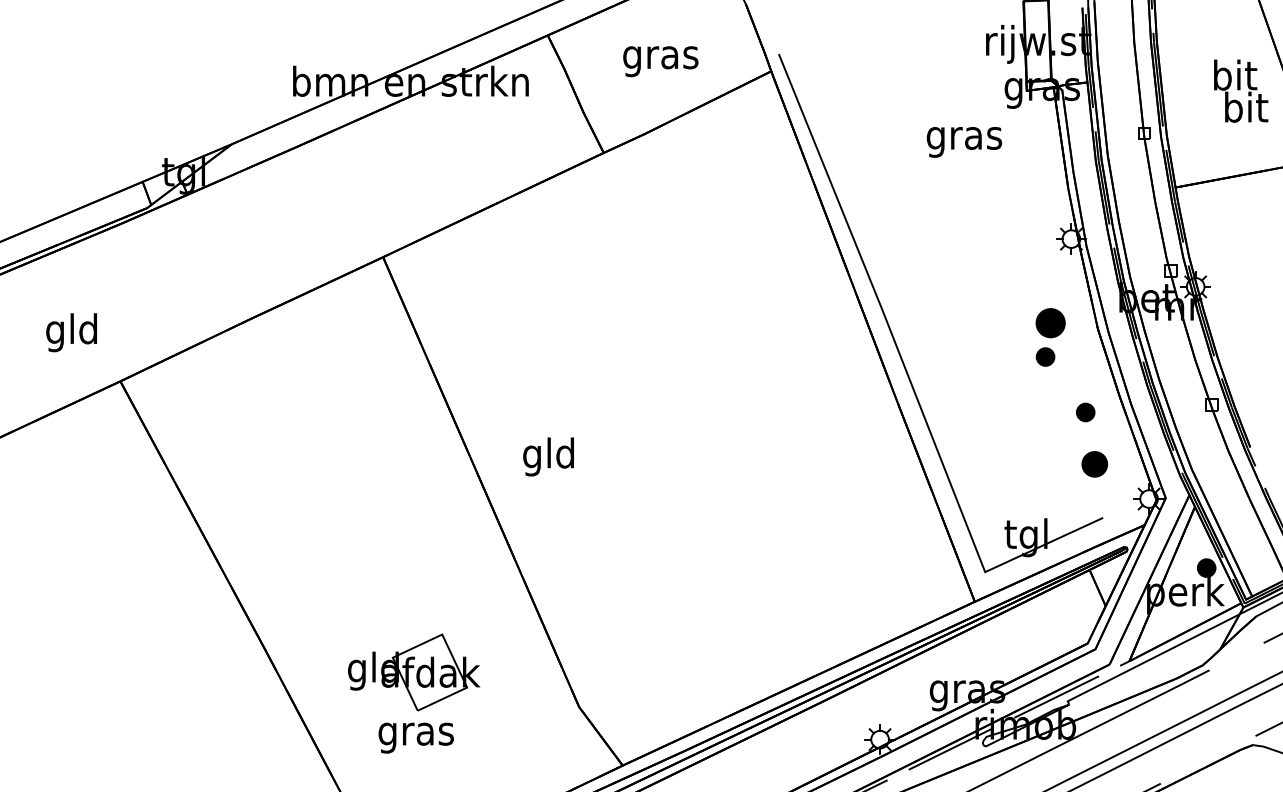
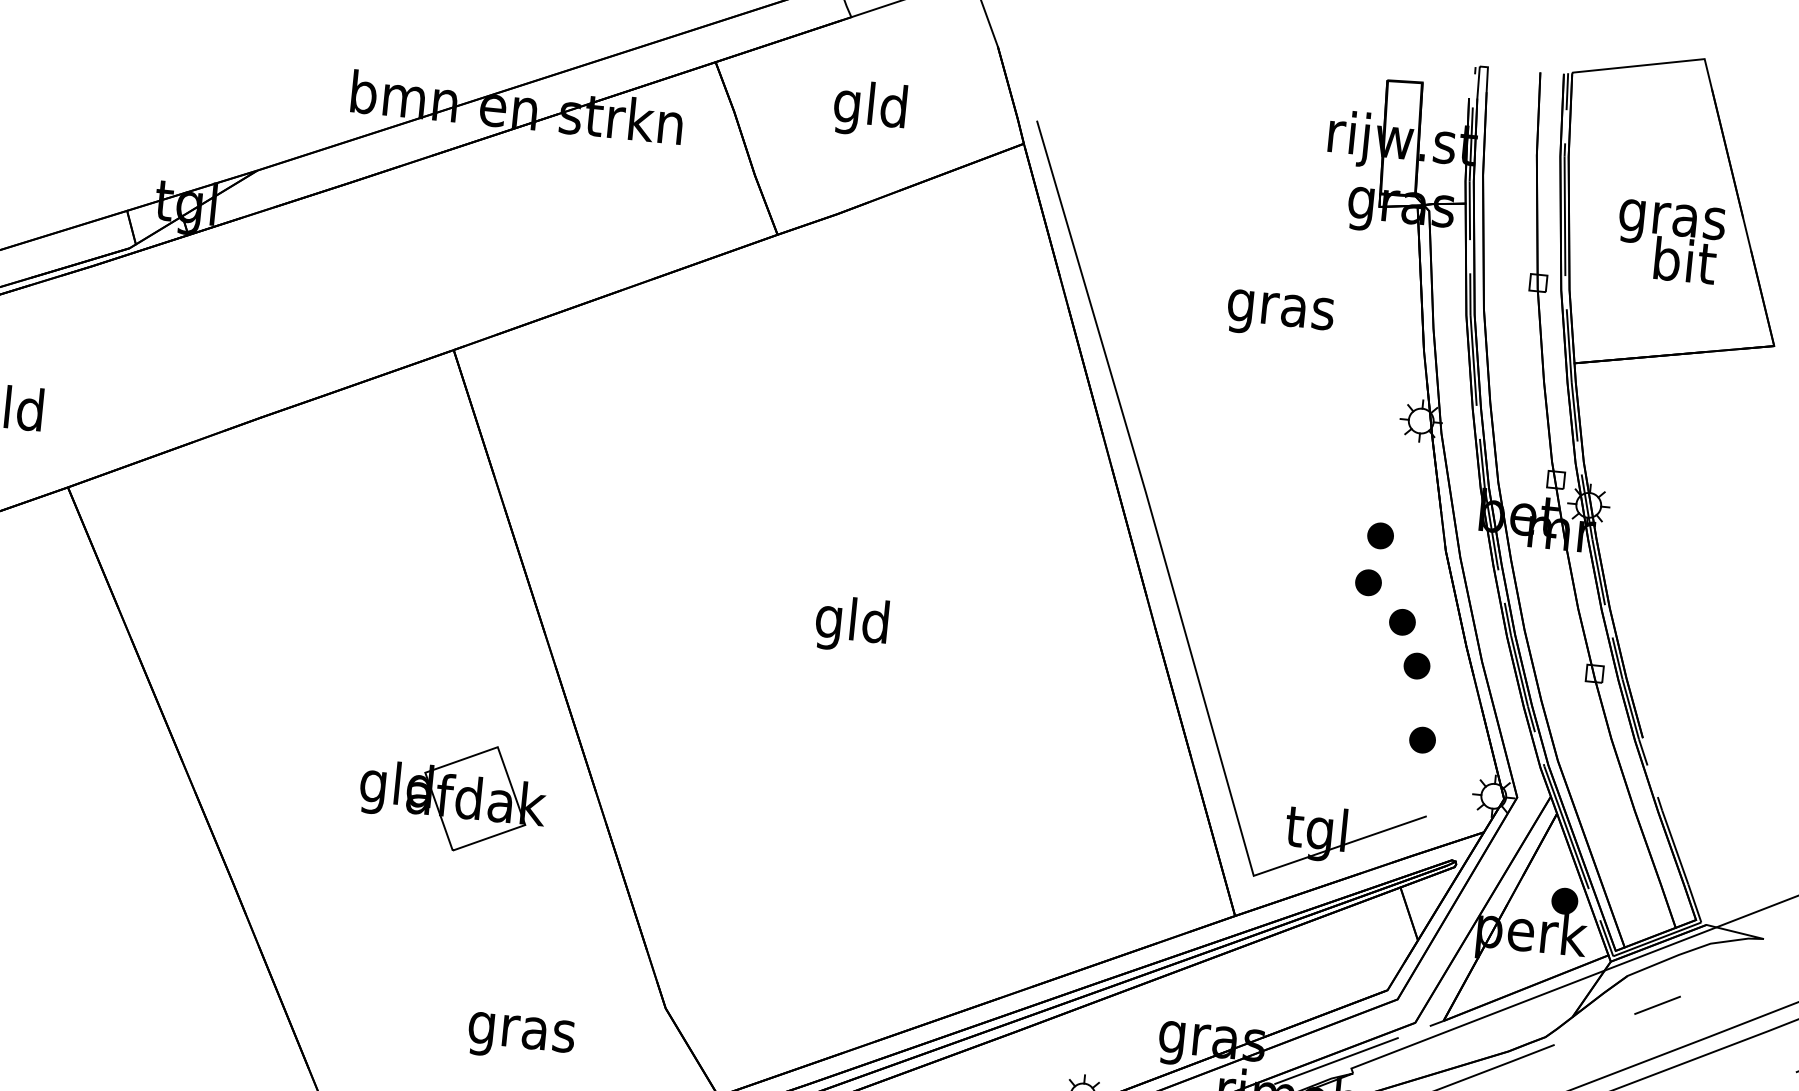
text: (660, 57) -> (870, 108), gras -> gld
text: (1234, 78) -> (1672, 218), bit -> gras
text: (964, 142) -> (1280, 315), moved
part: (1050, 322) -> (1380, 535), size x0.62
part: (1071, 382) -> (1401, 622), added
text: (548, 456) -> (851, 623), moved
part: (1094, 464) -> (1422, 740), size x0.71
part: (414, 672) -> (453, 796), moved
text: (415, 737) -> (520, 1036), moved

